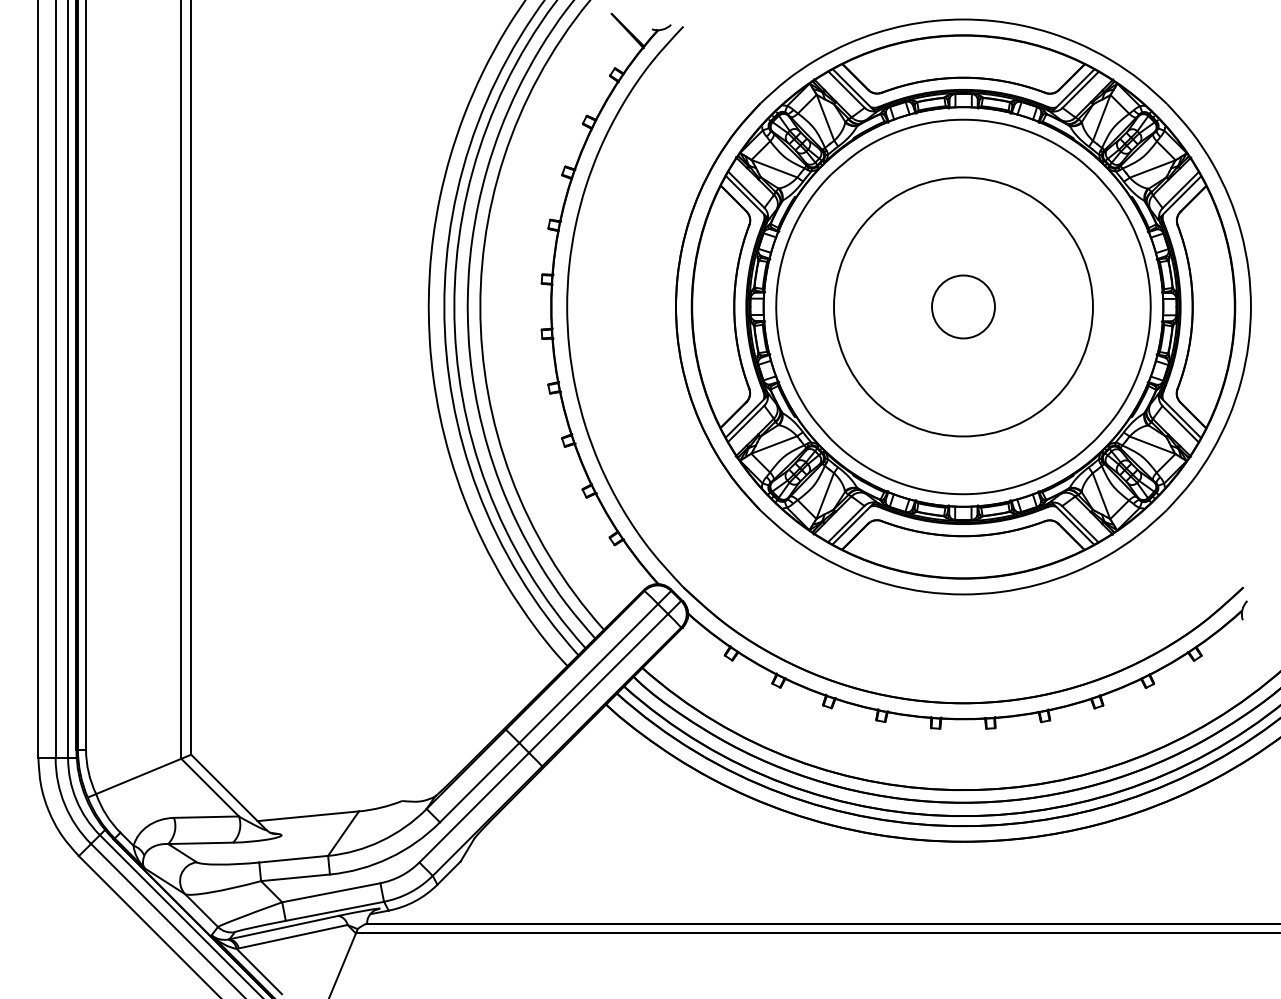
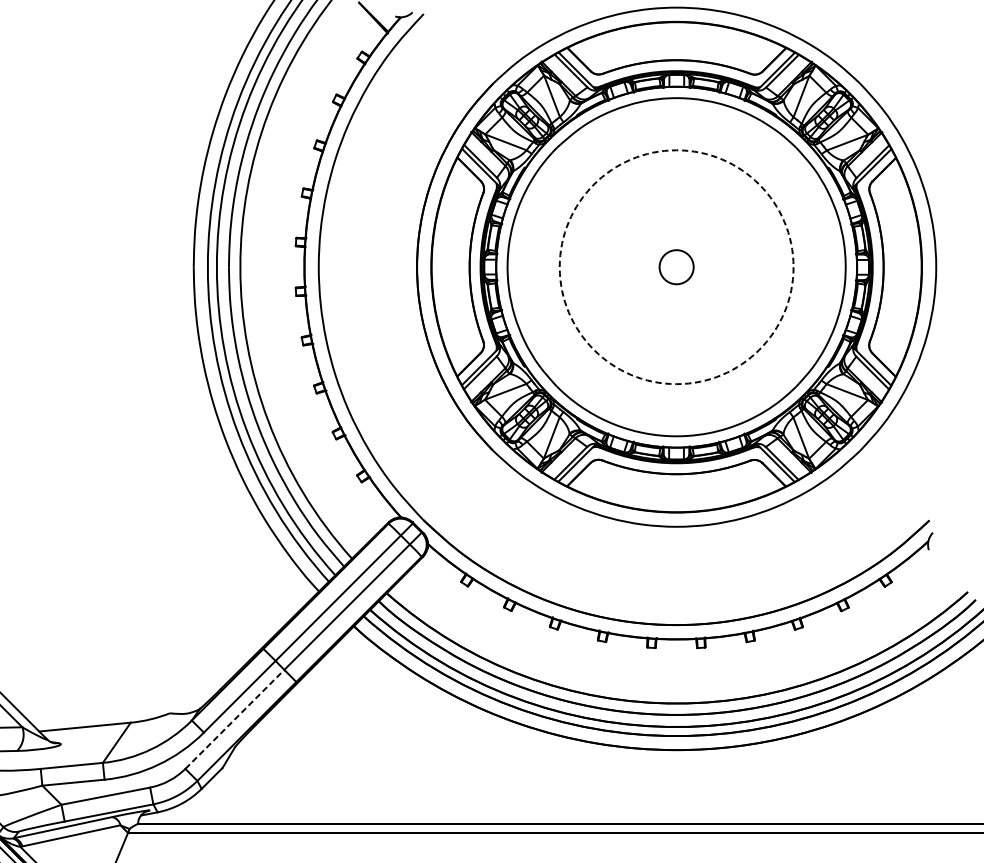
circle: (963, 306) -> (676, 266), size x0.6
circle: (963, 306) -> (676, 266), solid -> dashed
line: (474, 807) -> (235, 719), solid -> dashed

